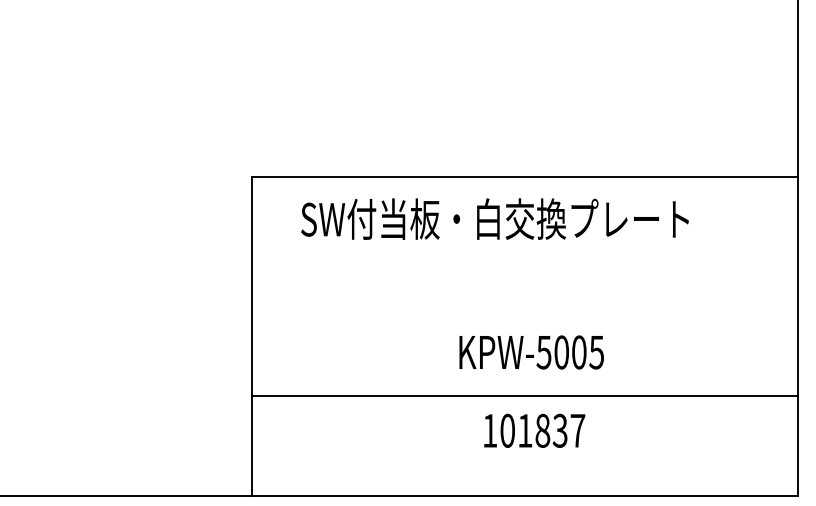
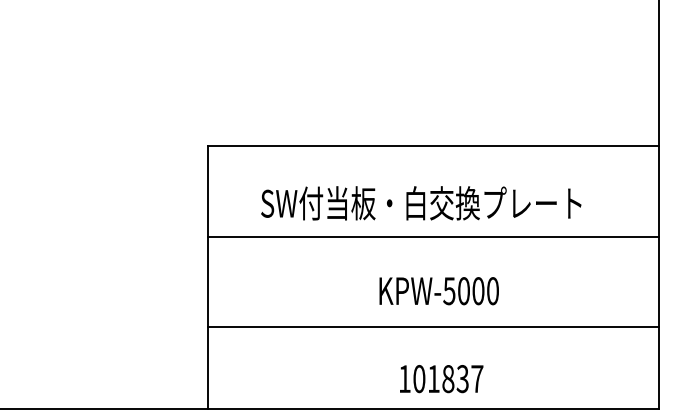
text: (494, 218) -> (420, 202), moved
line: (524, 286) -> (433, 236), added
text: (596, 352) -> (492, 291), KPW-5005 -> KPW-5000
text: (534, 430) -> (441, 378), moved

